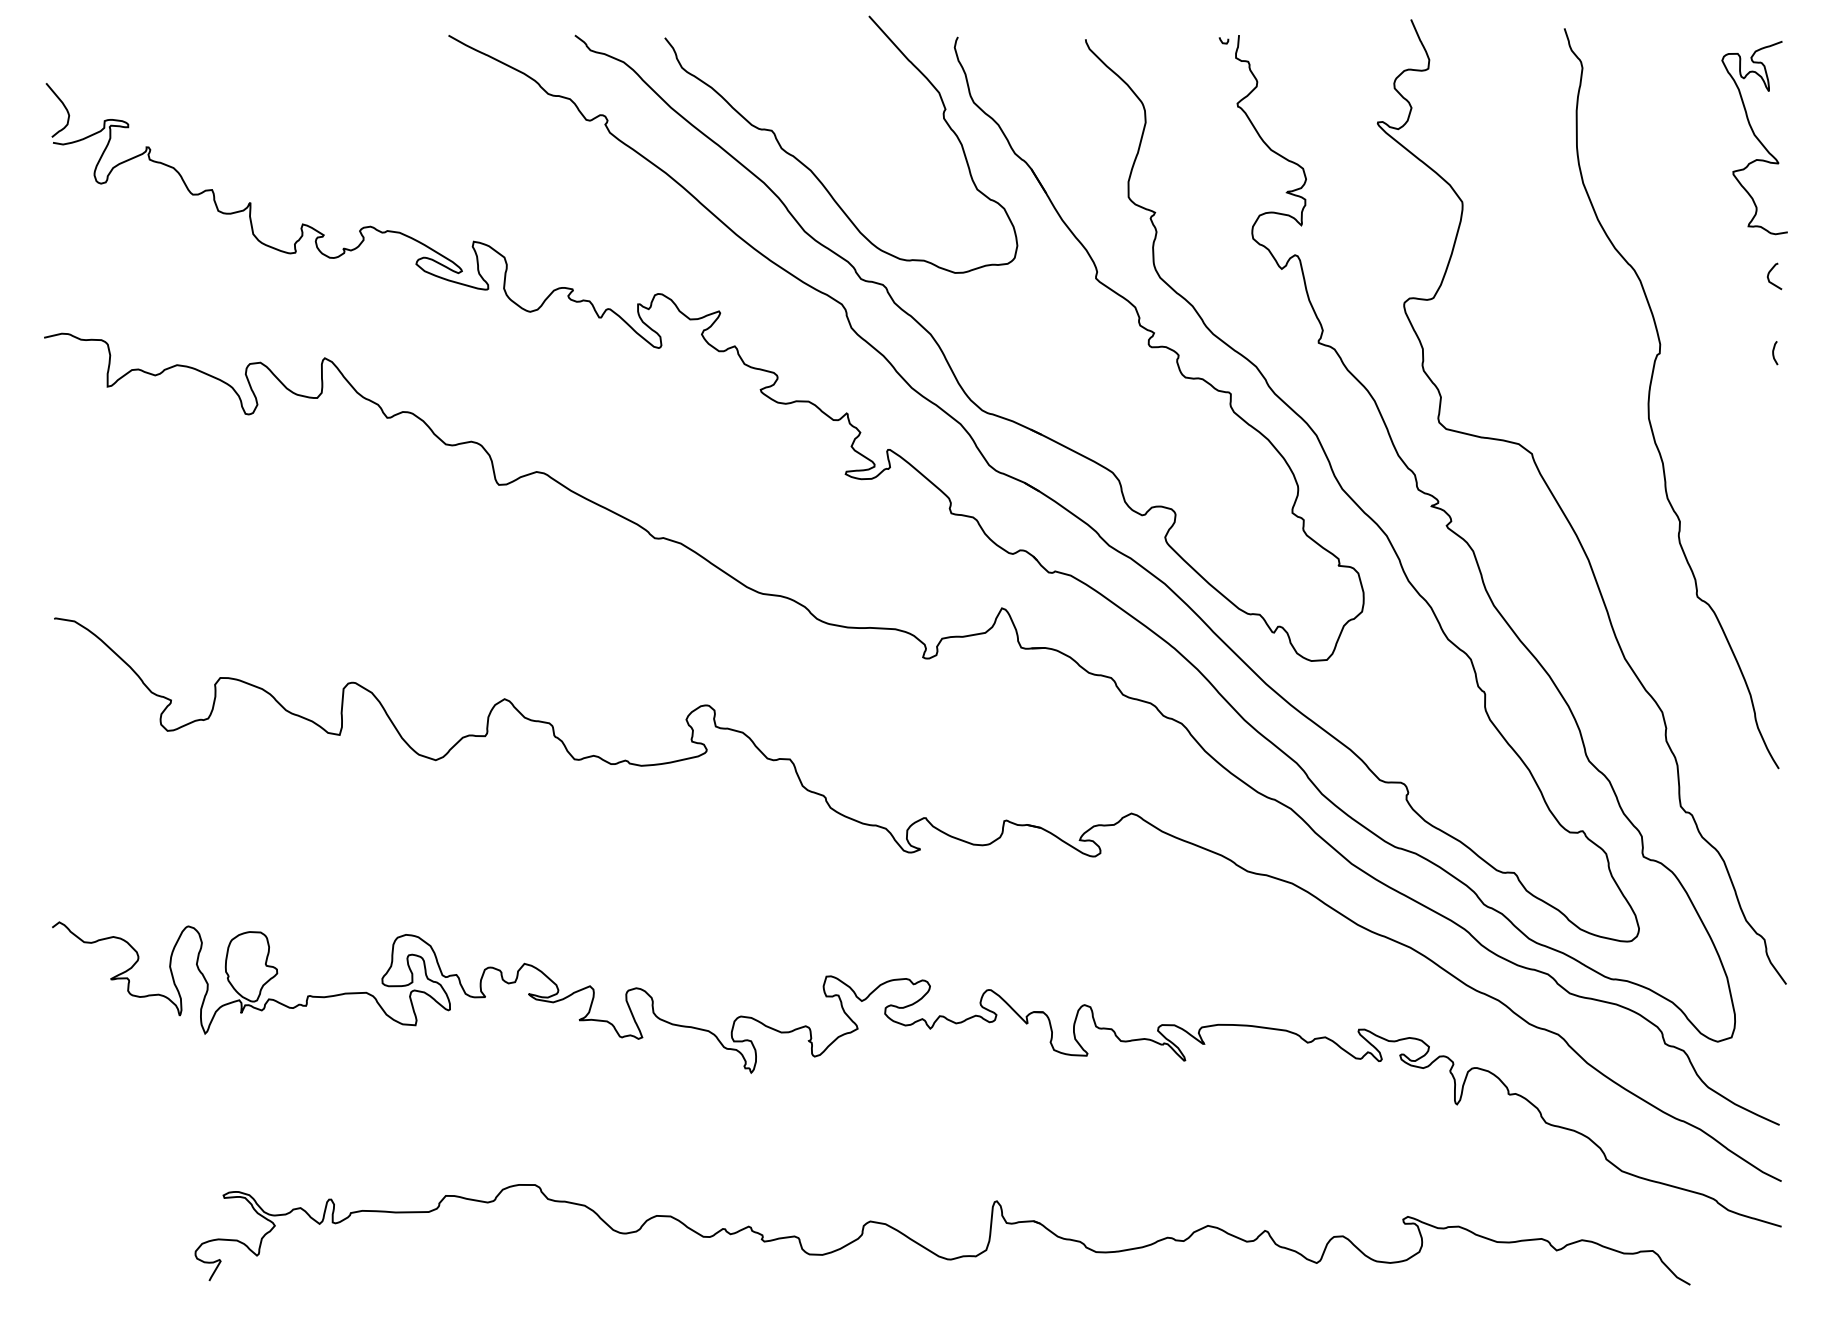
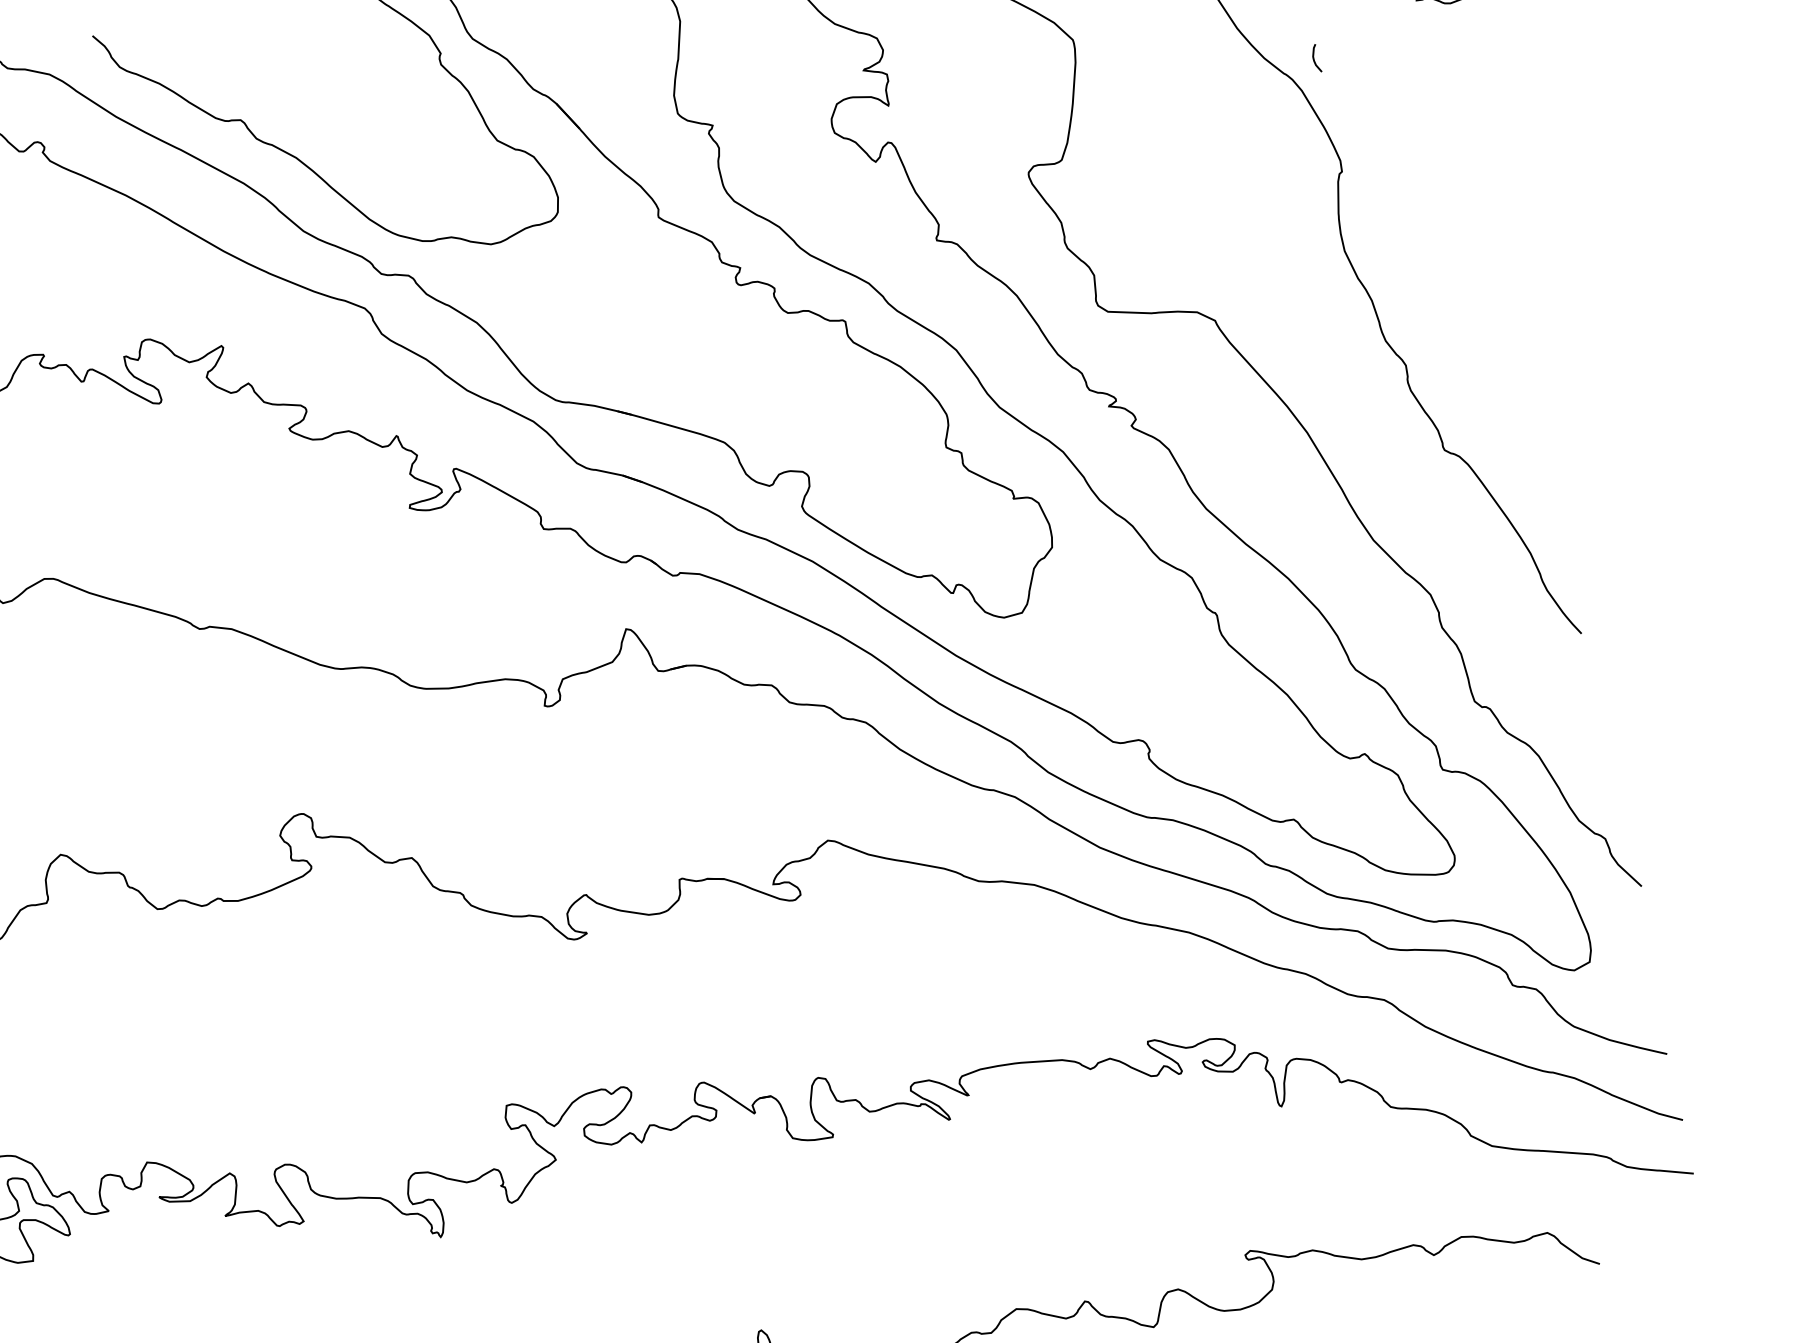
curve: (1769, 274) -> (1452, 52), removed
curve: (1774, 353) -> (1315, 59), moved

